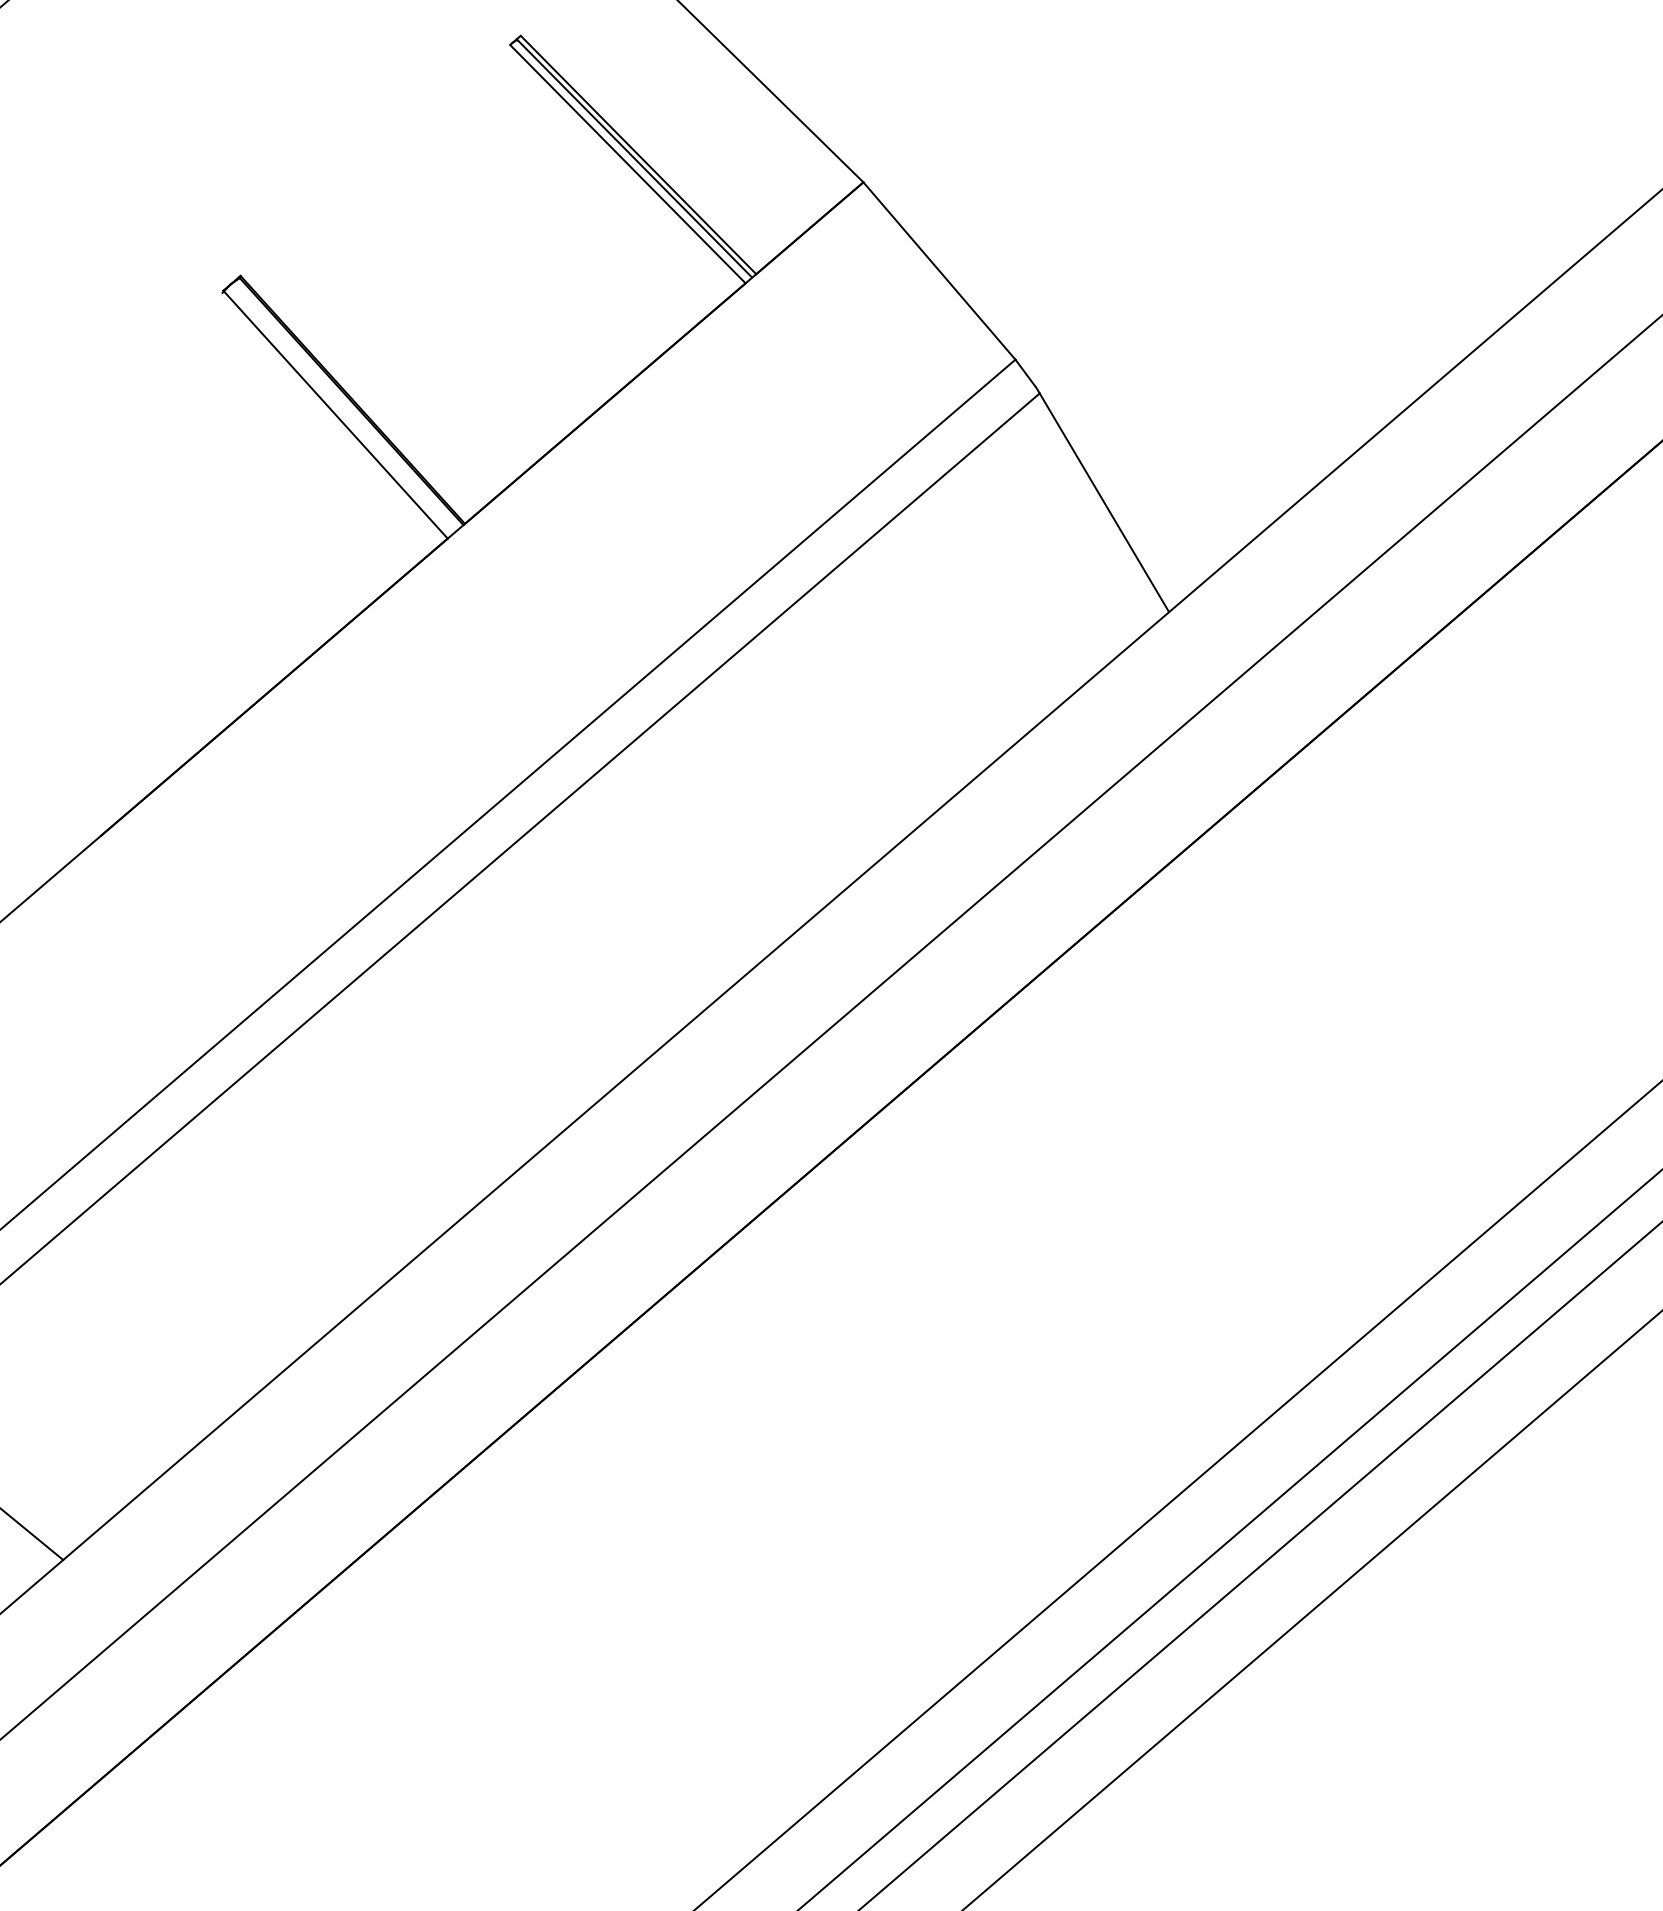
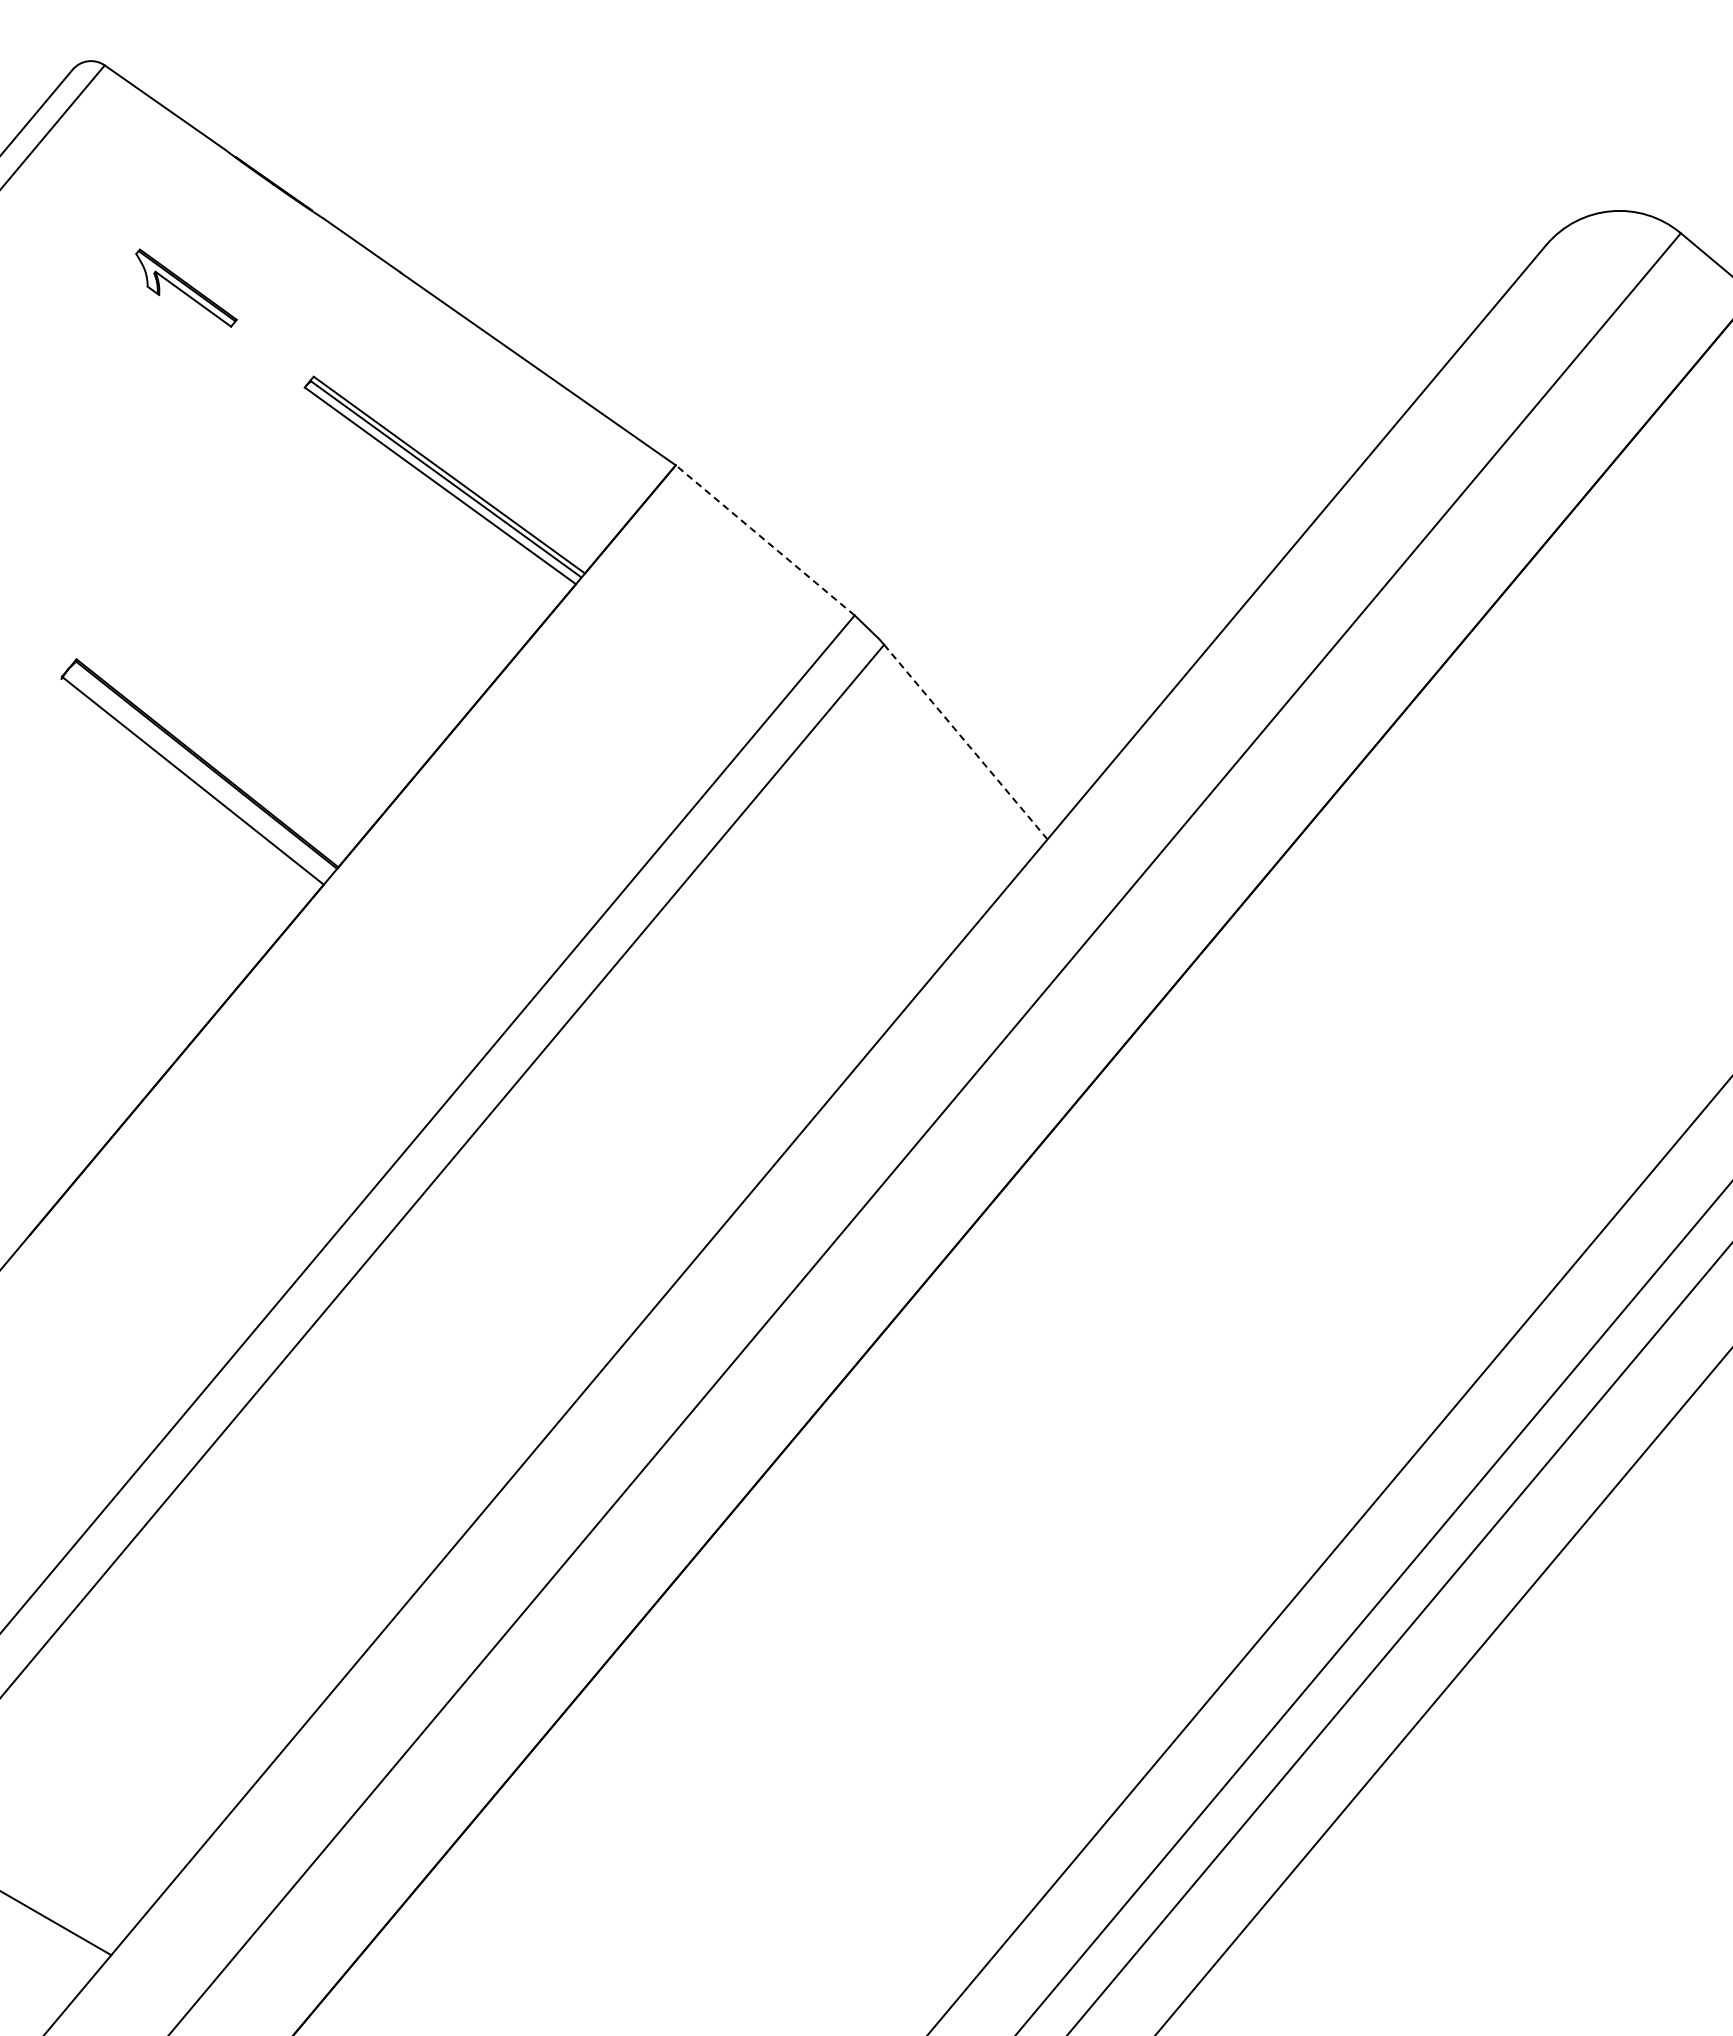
line: (939, 271) -> (765, 540), solid -> dashed
line: (1104, 502) -> (965, 741), solid -> dashed

